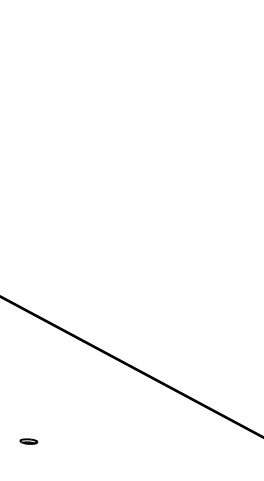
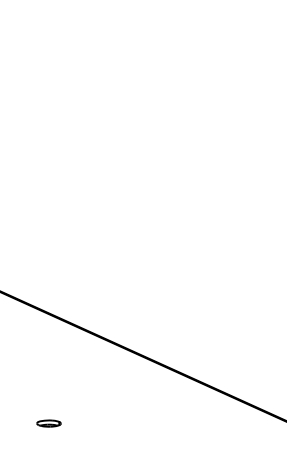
part: (28, 441) -> (48, 423), size x1.6

